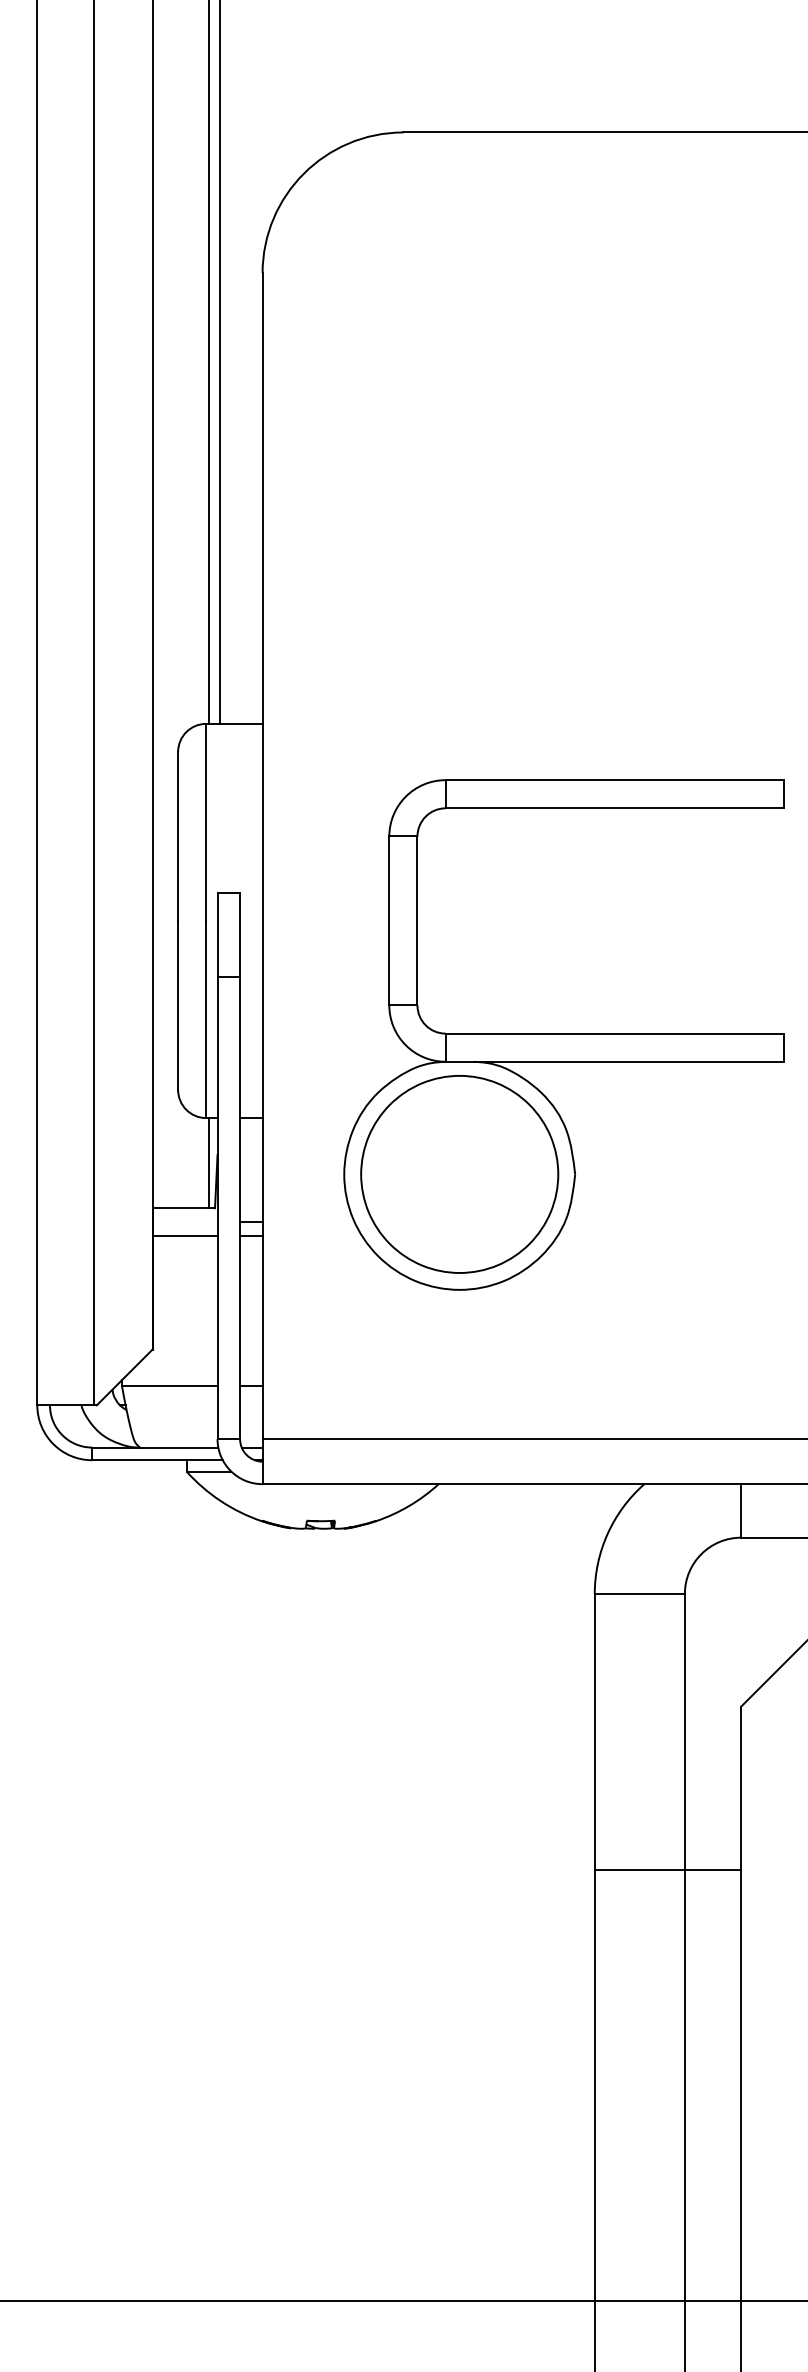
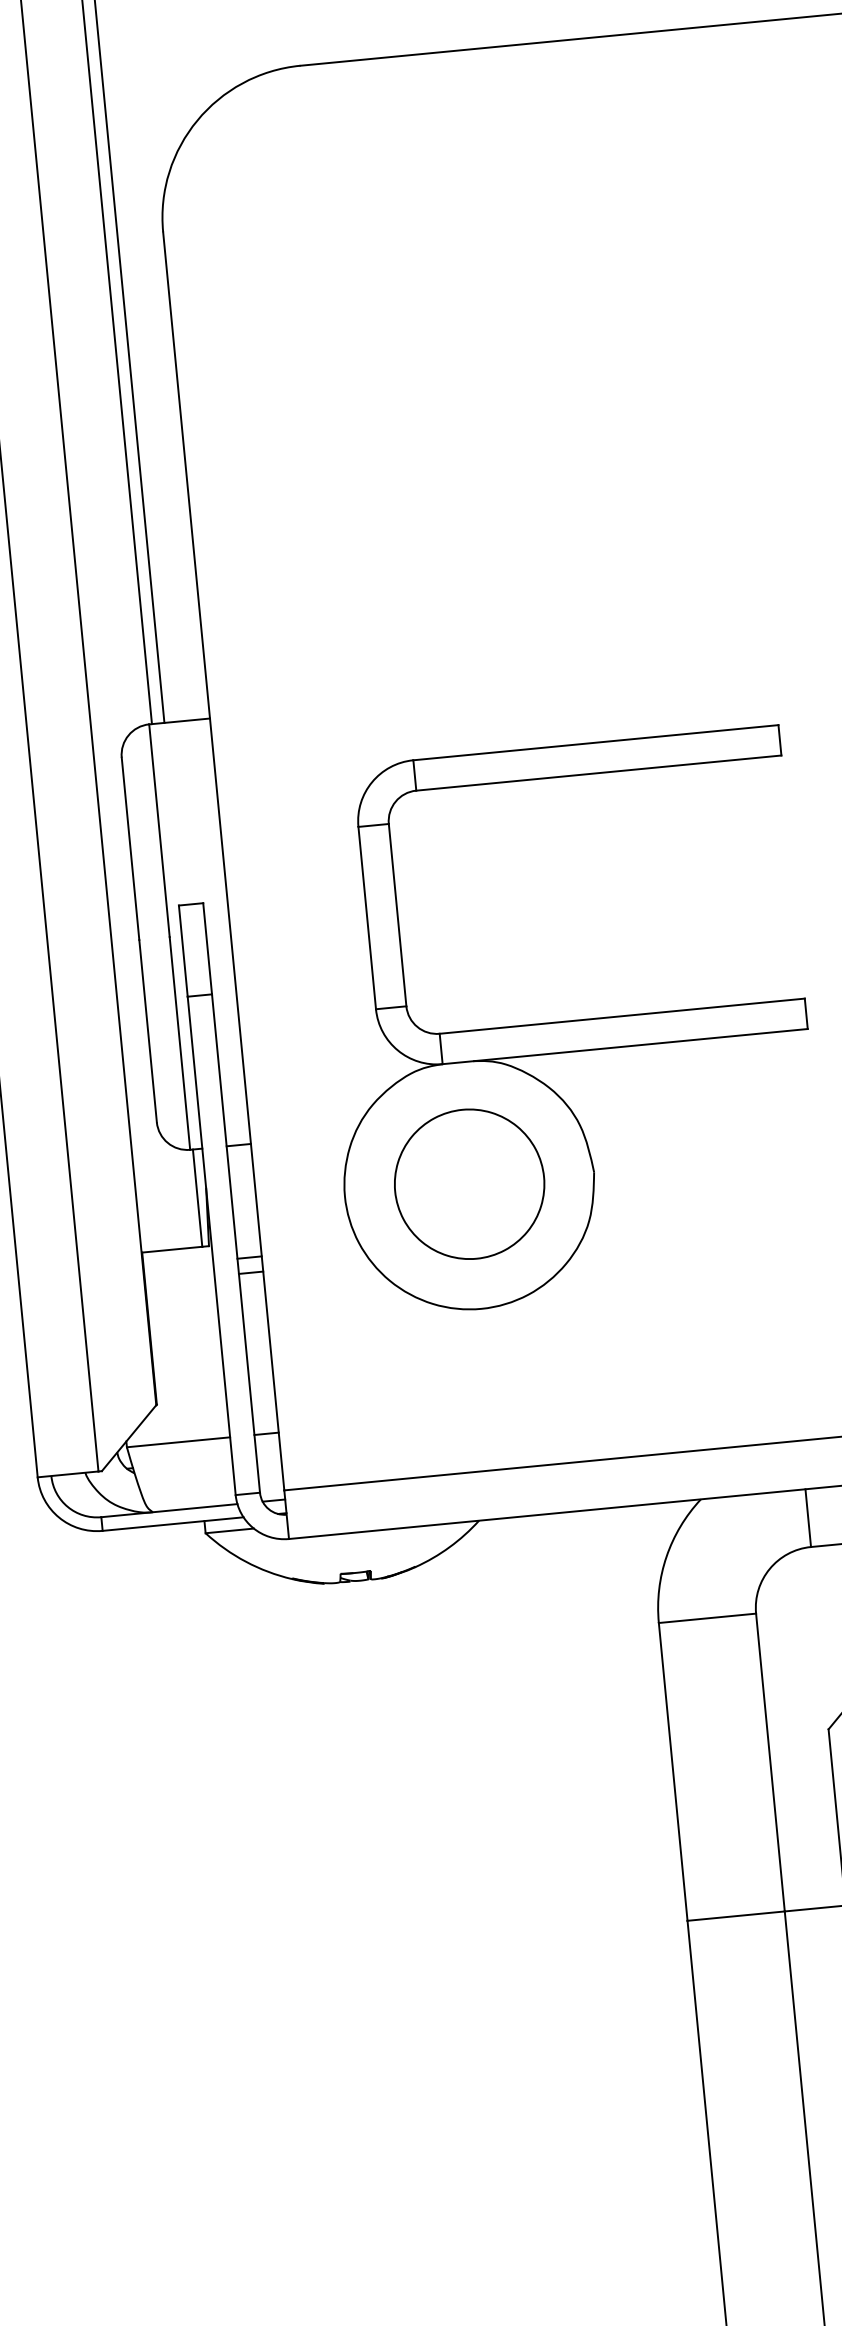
part: (459, 1174) -> (469, 1184), size x0.7
line: (185, 1236) -> (180, 1279), removed

